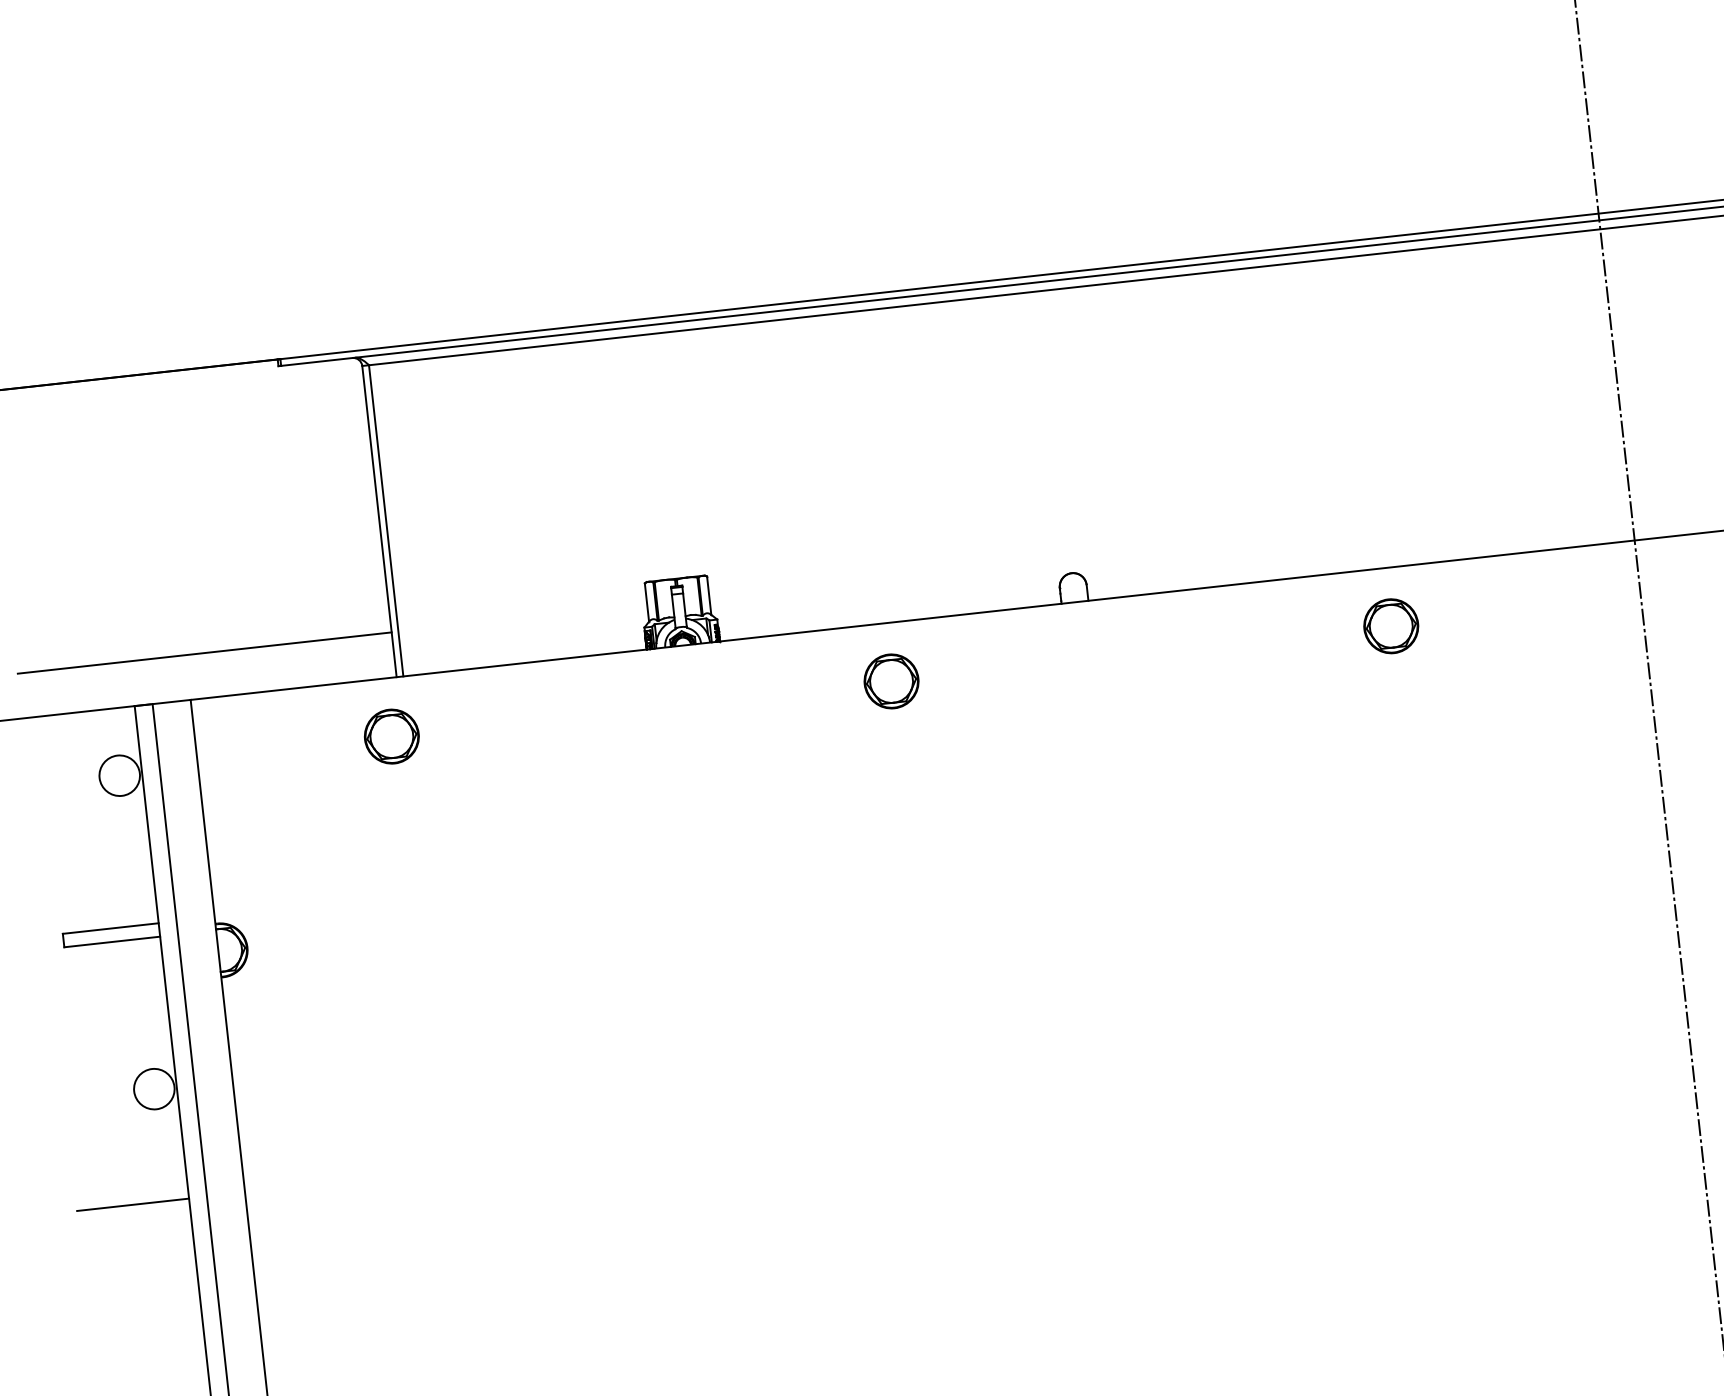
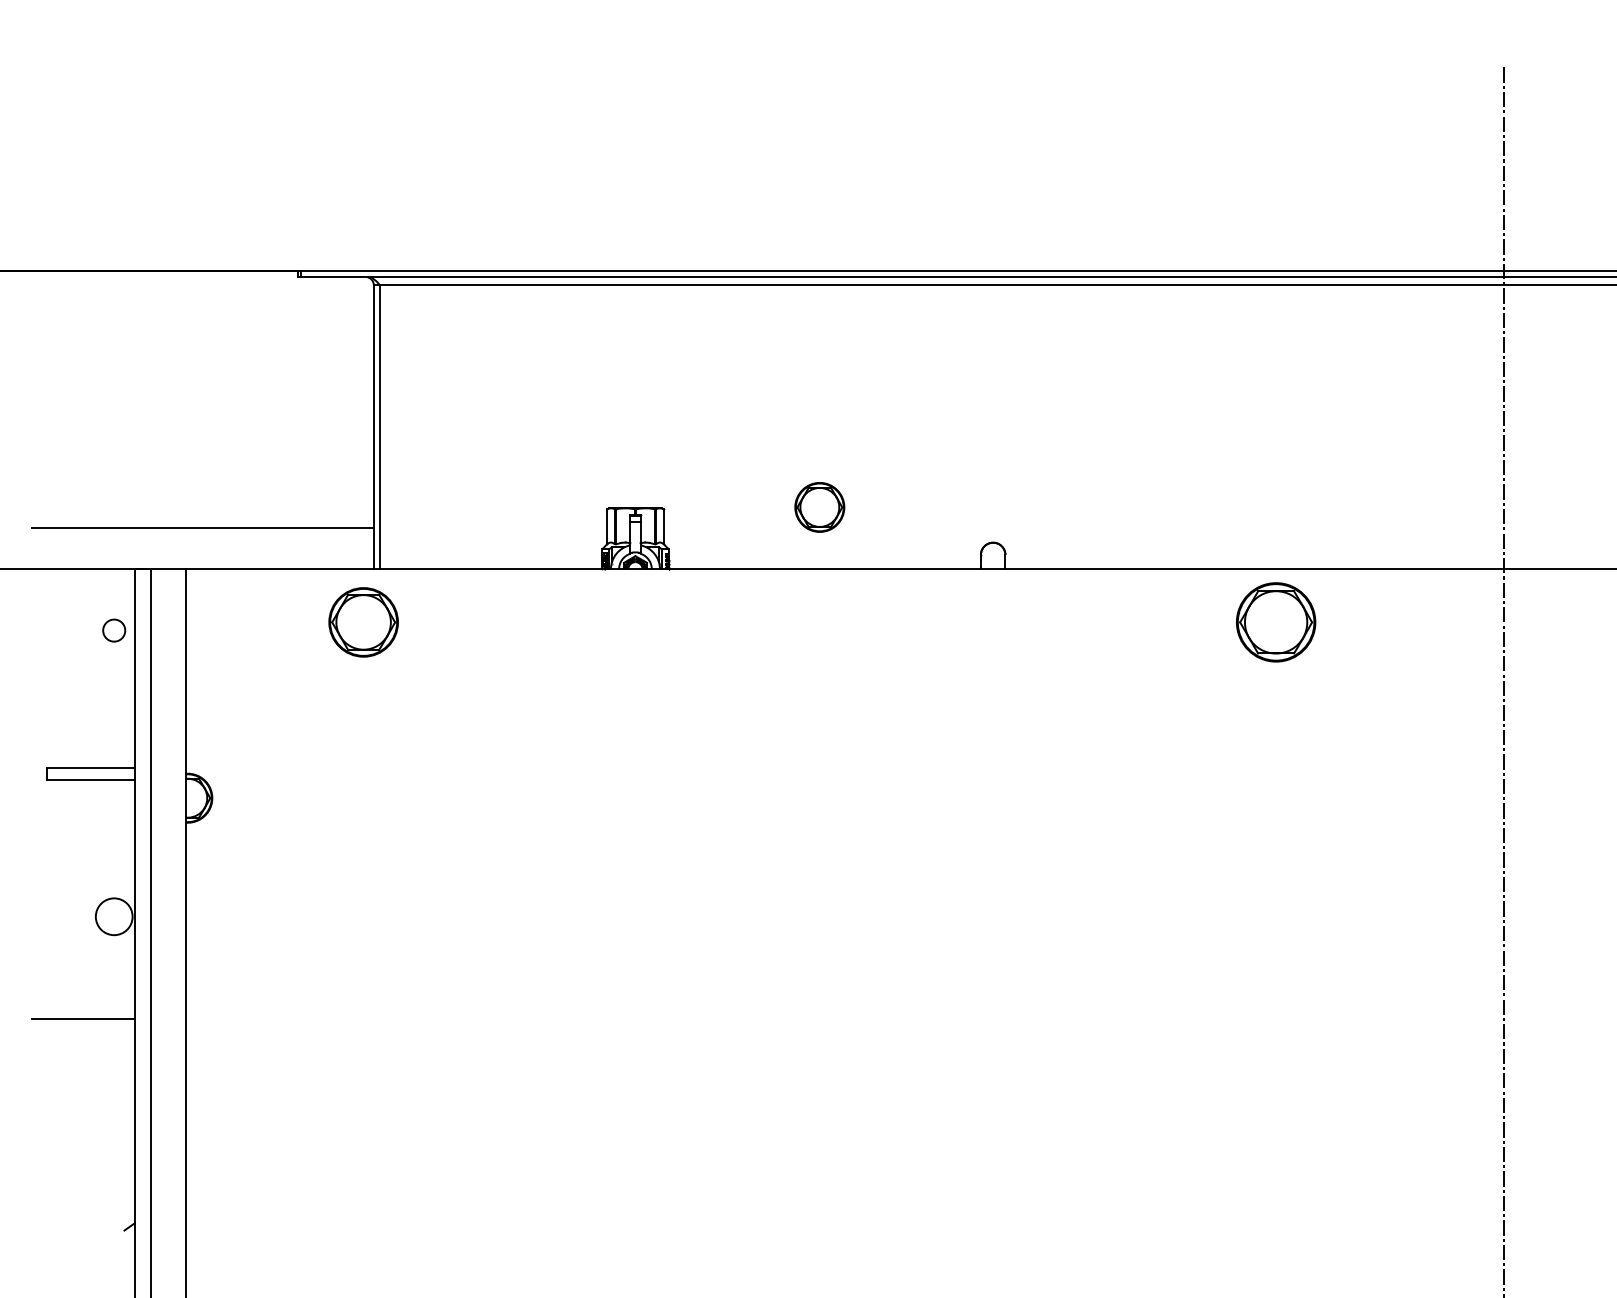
part: (1390, 626) -> (1275, 622), size x1.6
part: (891, 681) -> (819, 507), moved
part: (391, 736) -> (363, 622), size x1.4
circle: (118, 775) -> (113, 630), size x0.6

